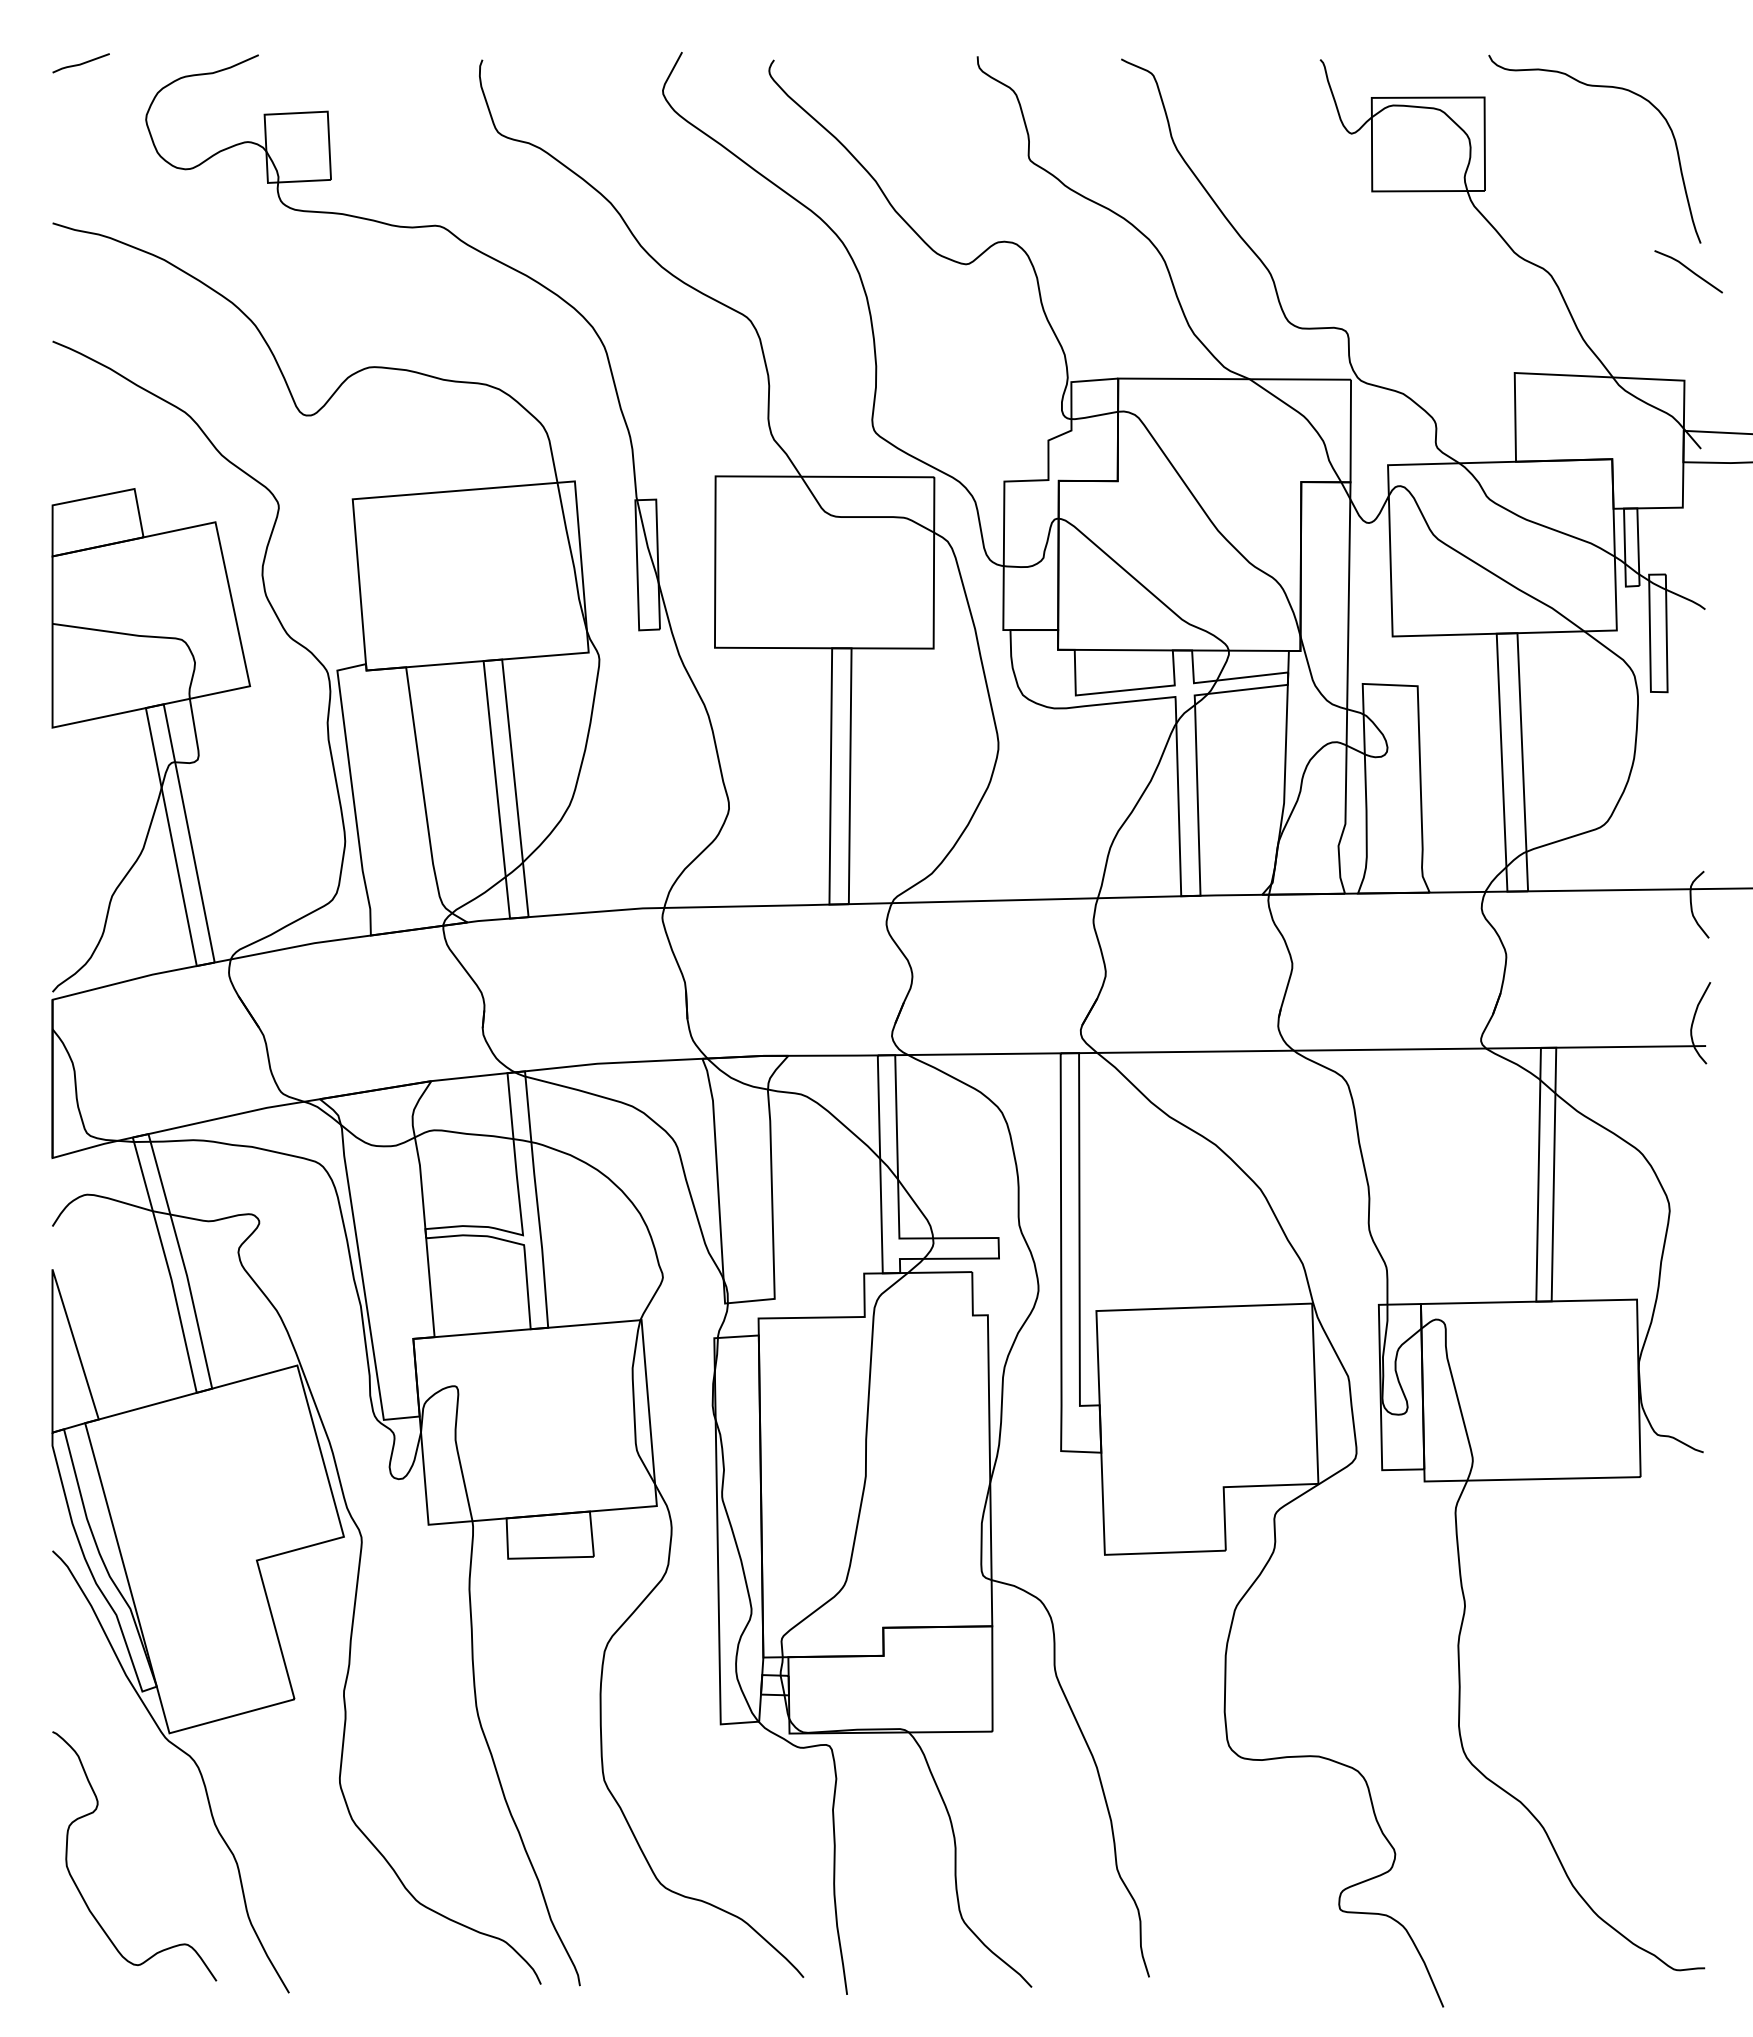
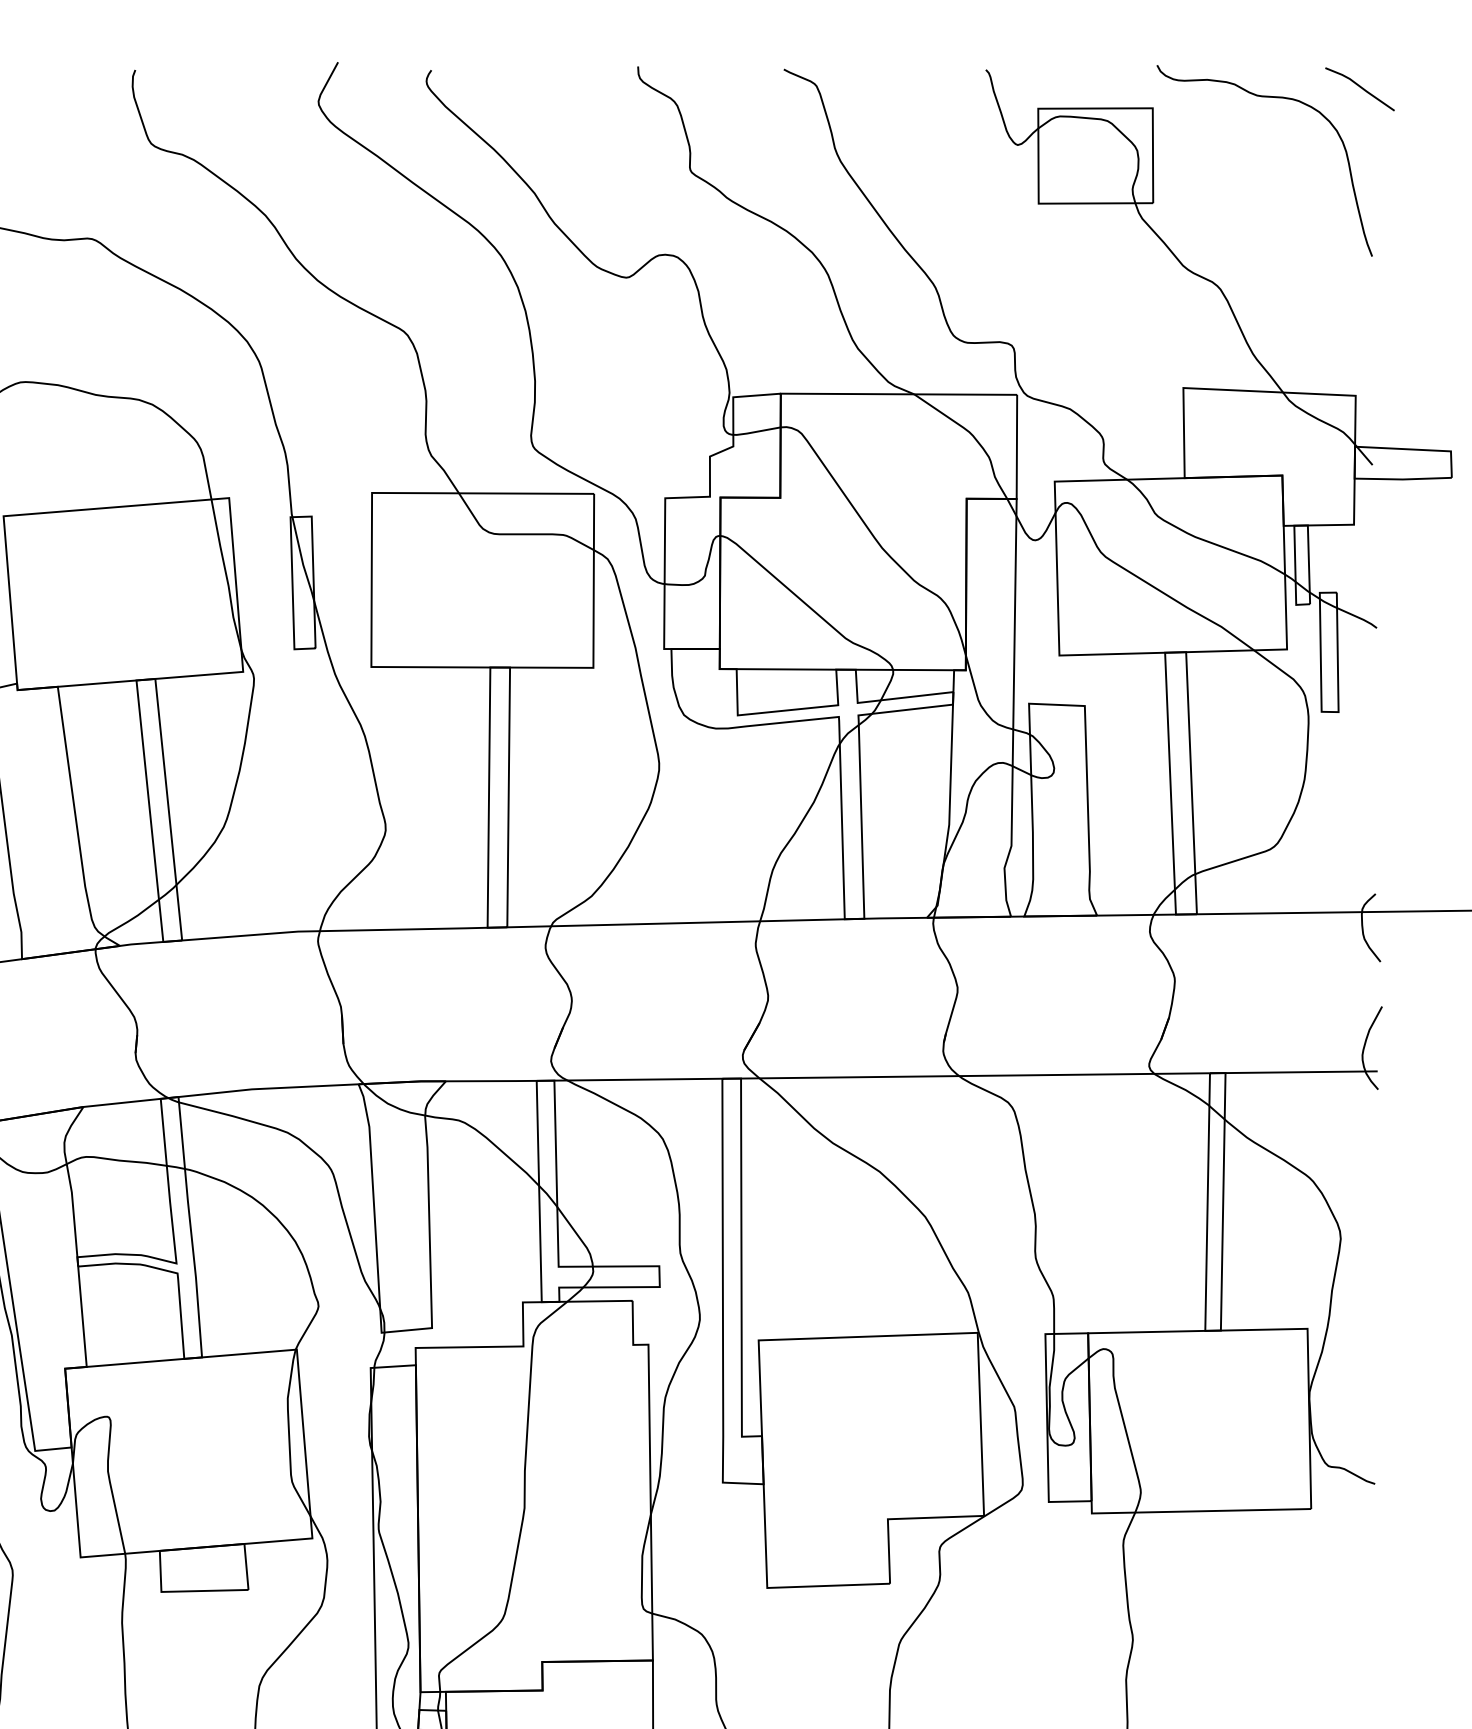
line: (1688, 270) -> (1359, 87), moved

